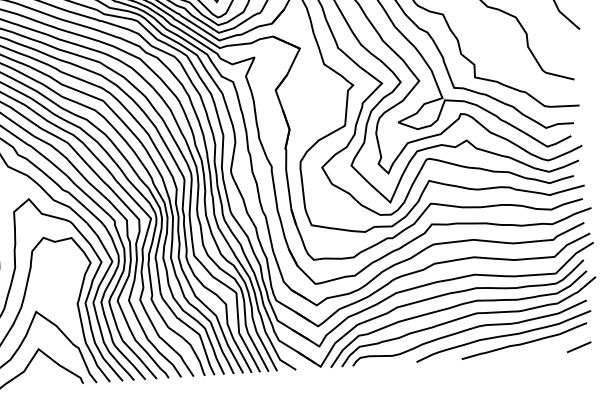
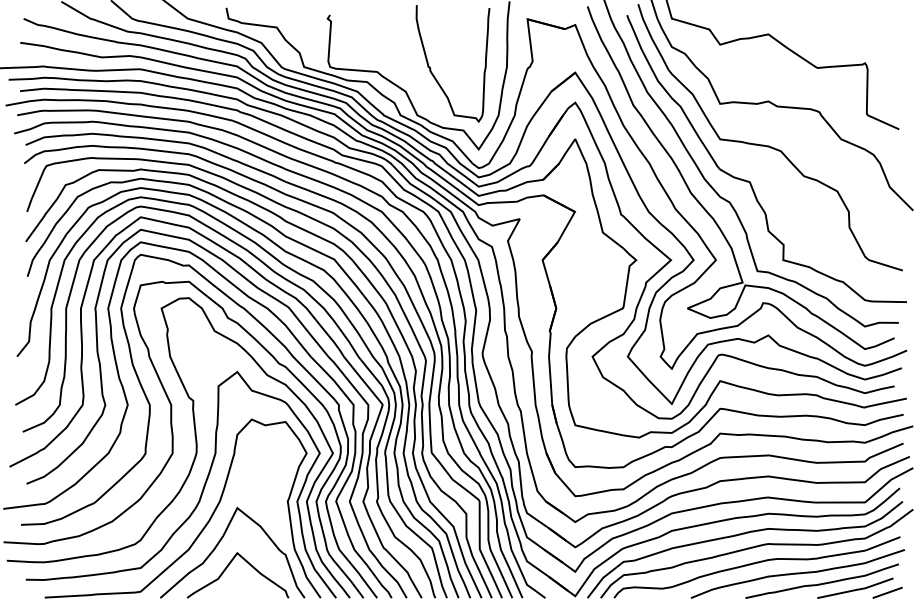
line: (552, 346) -> (855, 589), added

